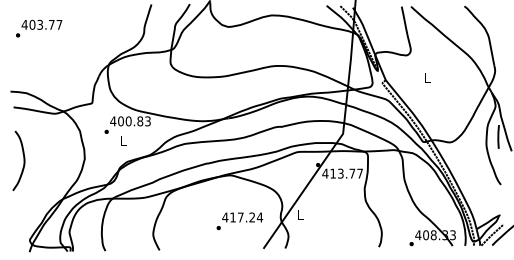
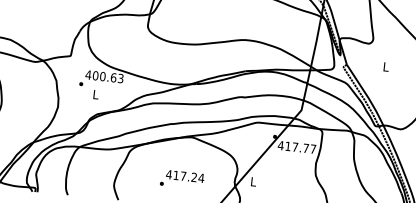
text: (140, 121) -> (113, 77), 400.83 -> 400.63
text: (340, 173) -> (295, 147), 413.77 -> 417.77
text: (239, 221) -> (181, 179), moved

